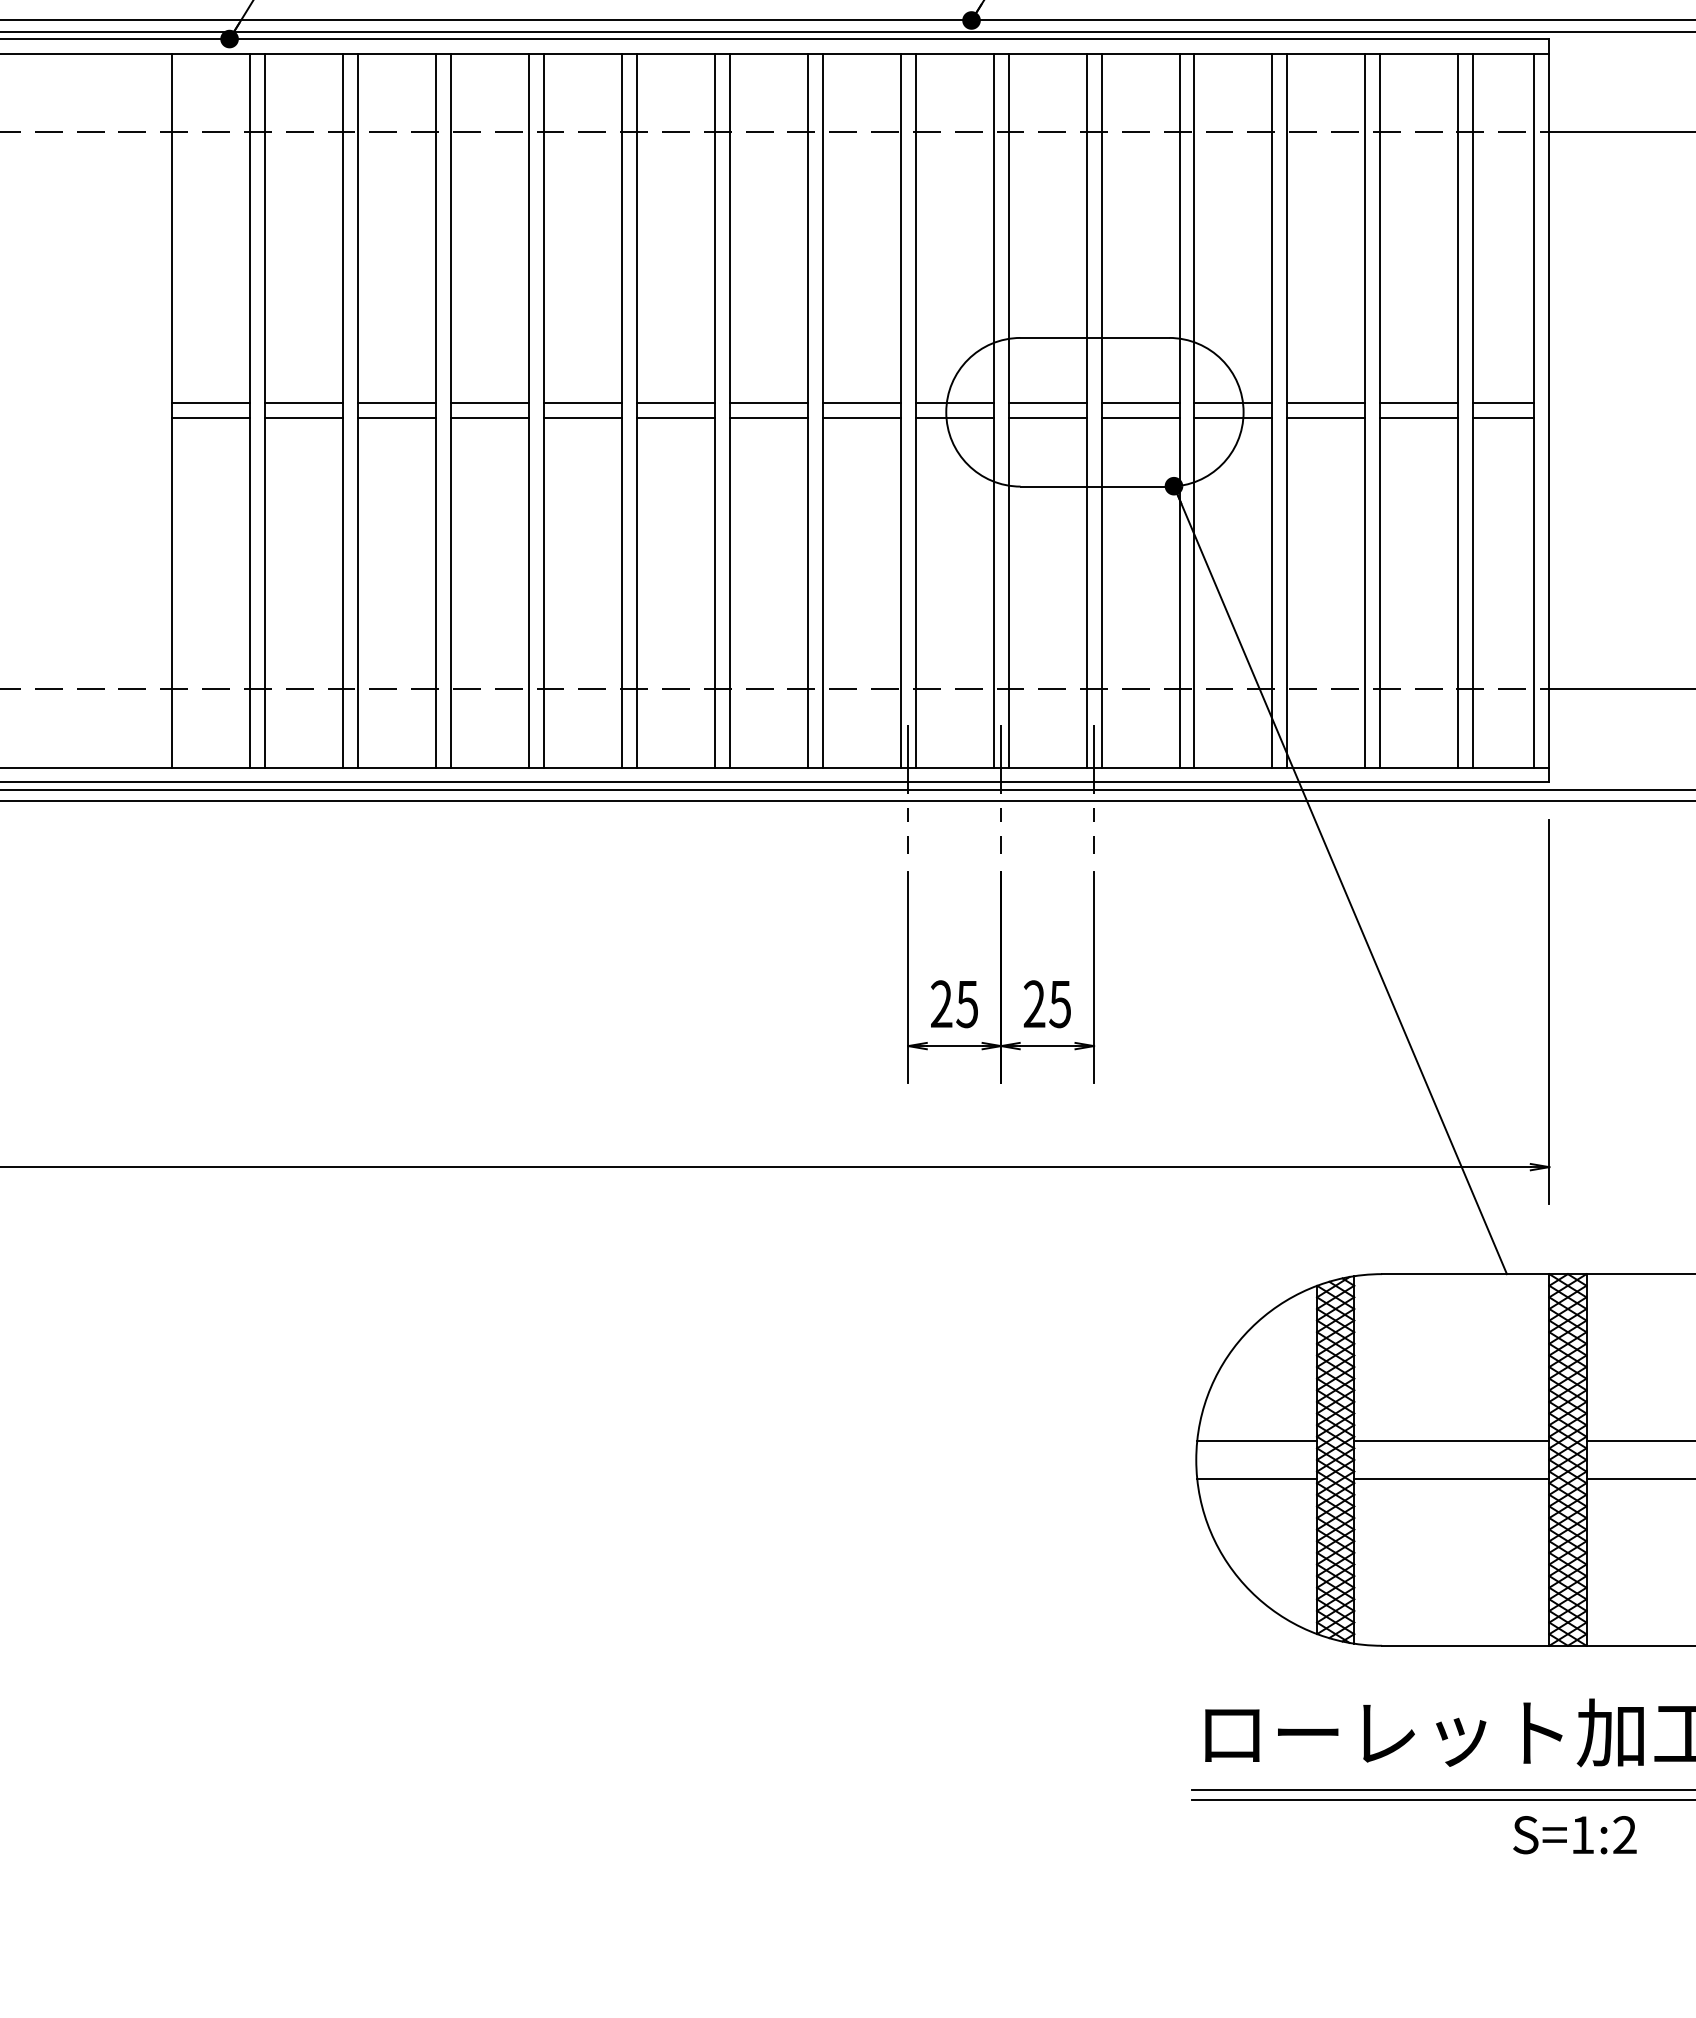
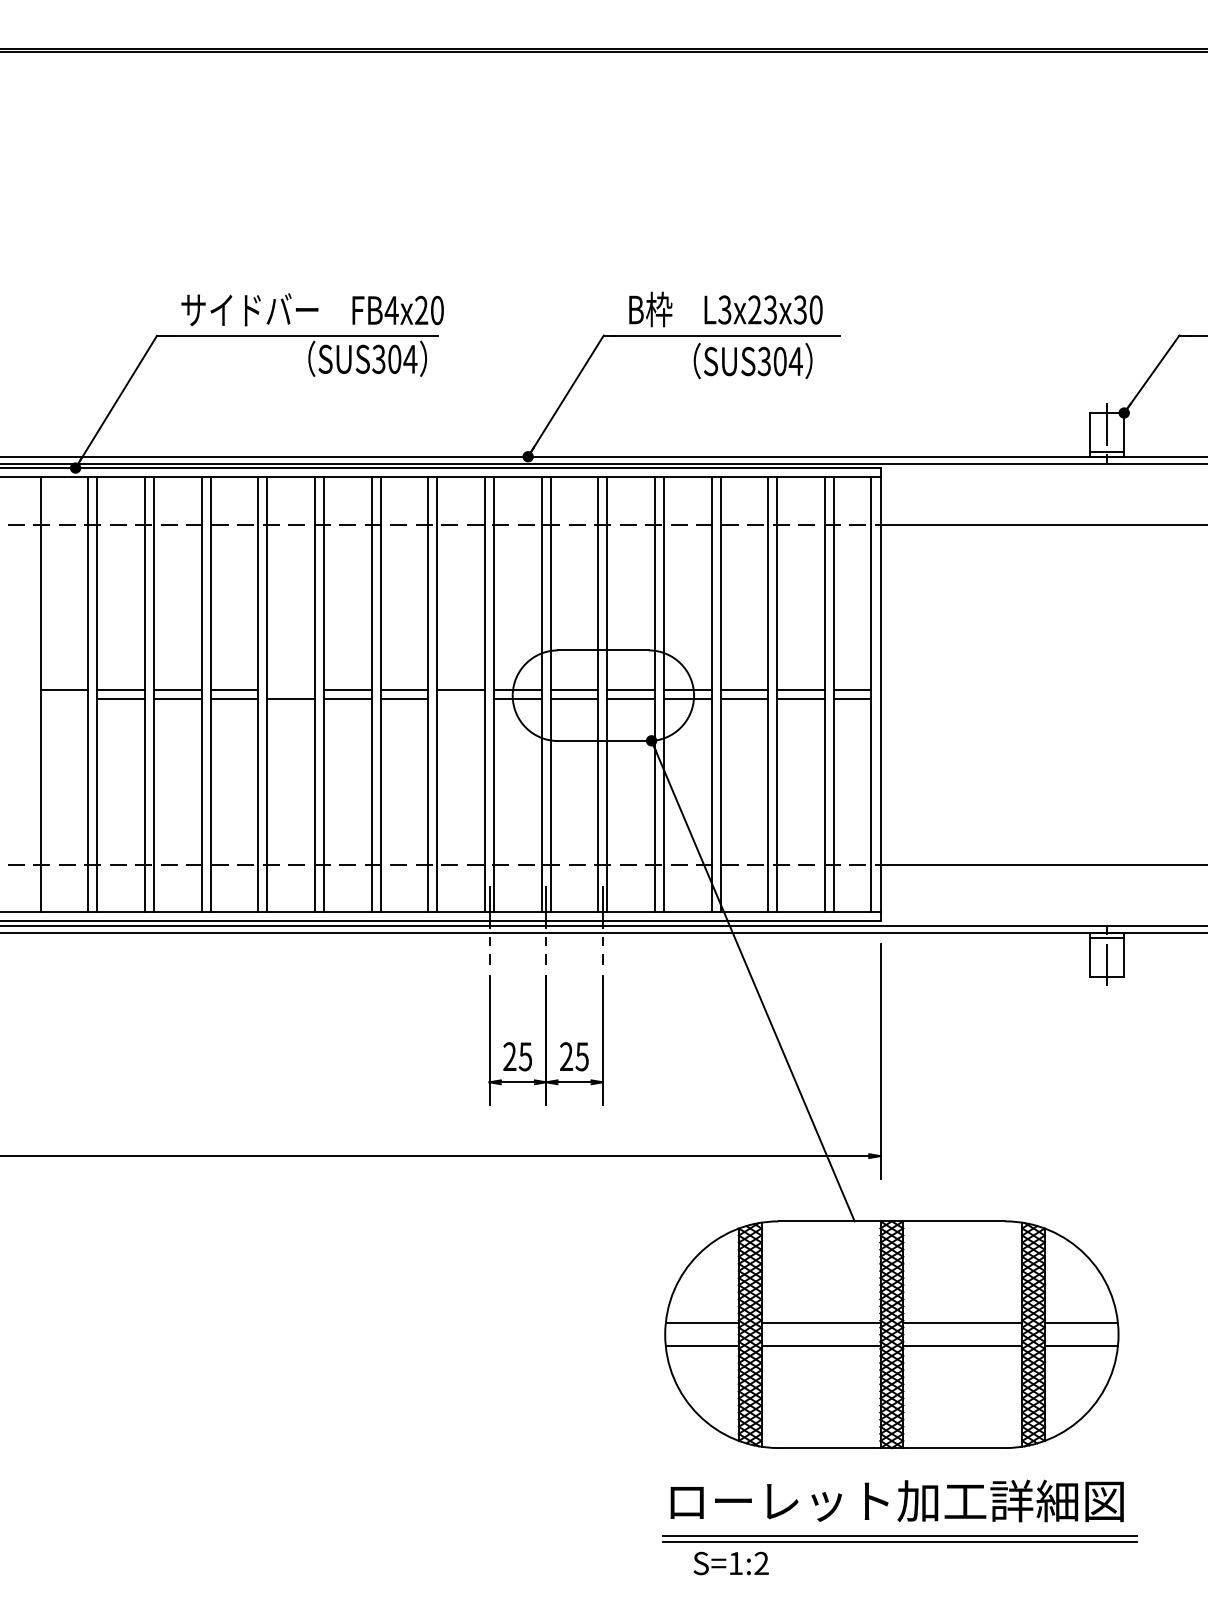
line: (583, 403) -> (291, 690), removed
line: (211, 418) -> (64, 699), removed
line: (862, 418) -> (461, 699), removed
text: (1573, 1835) -> (730, 1563), moved

